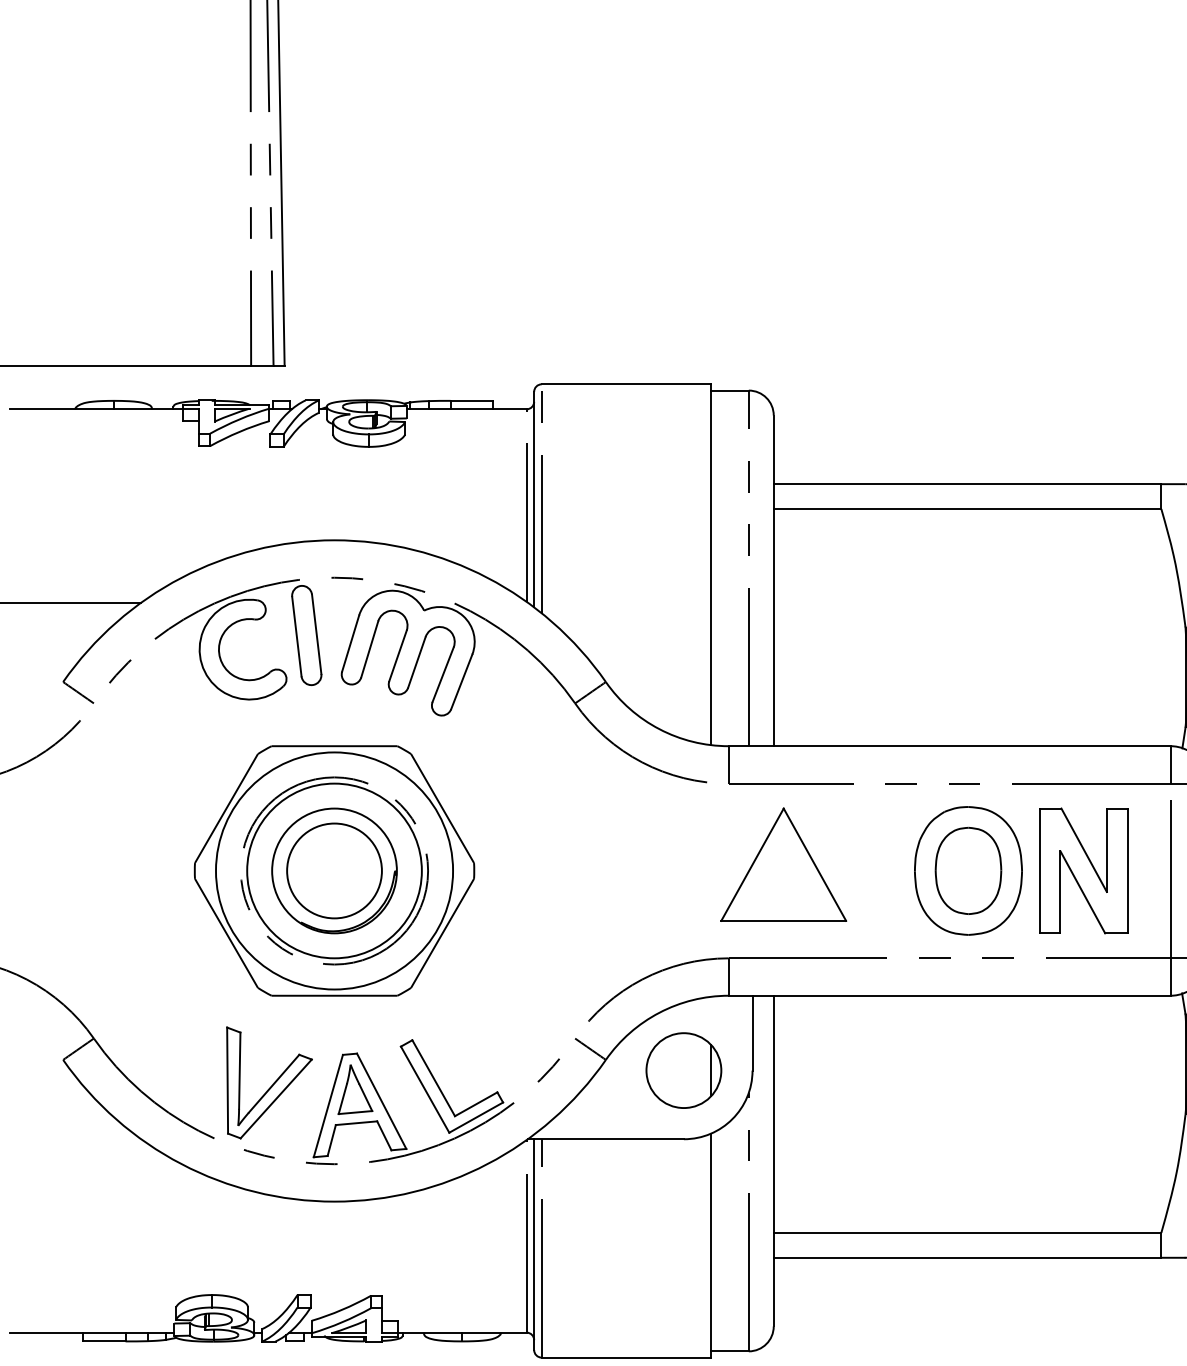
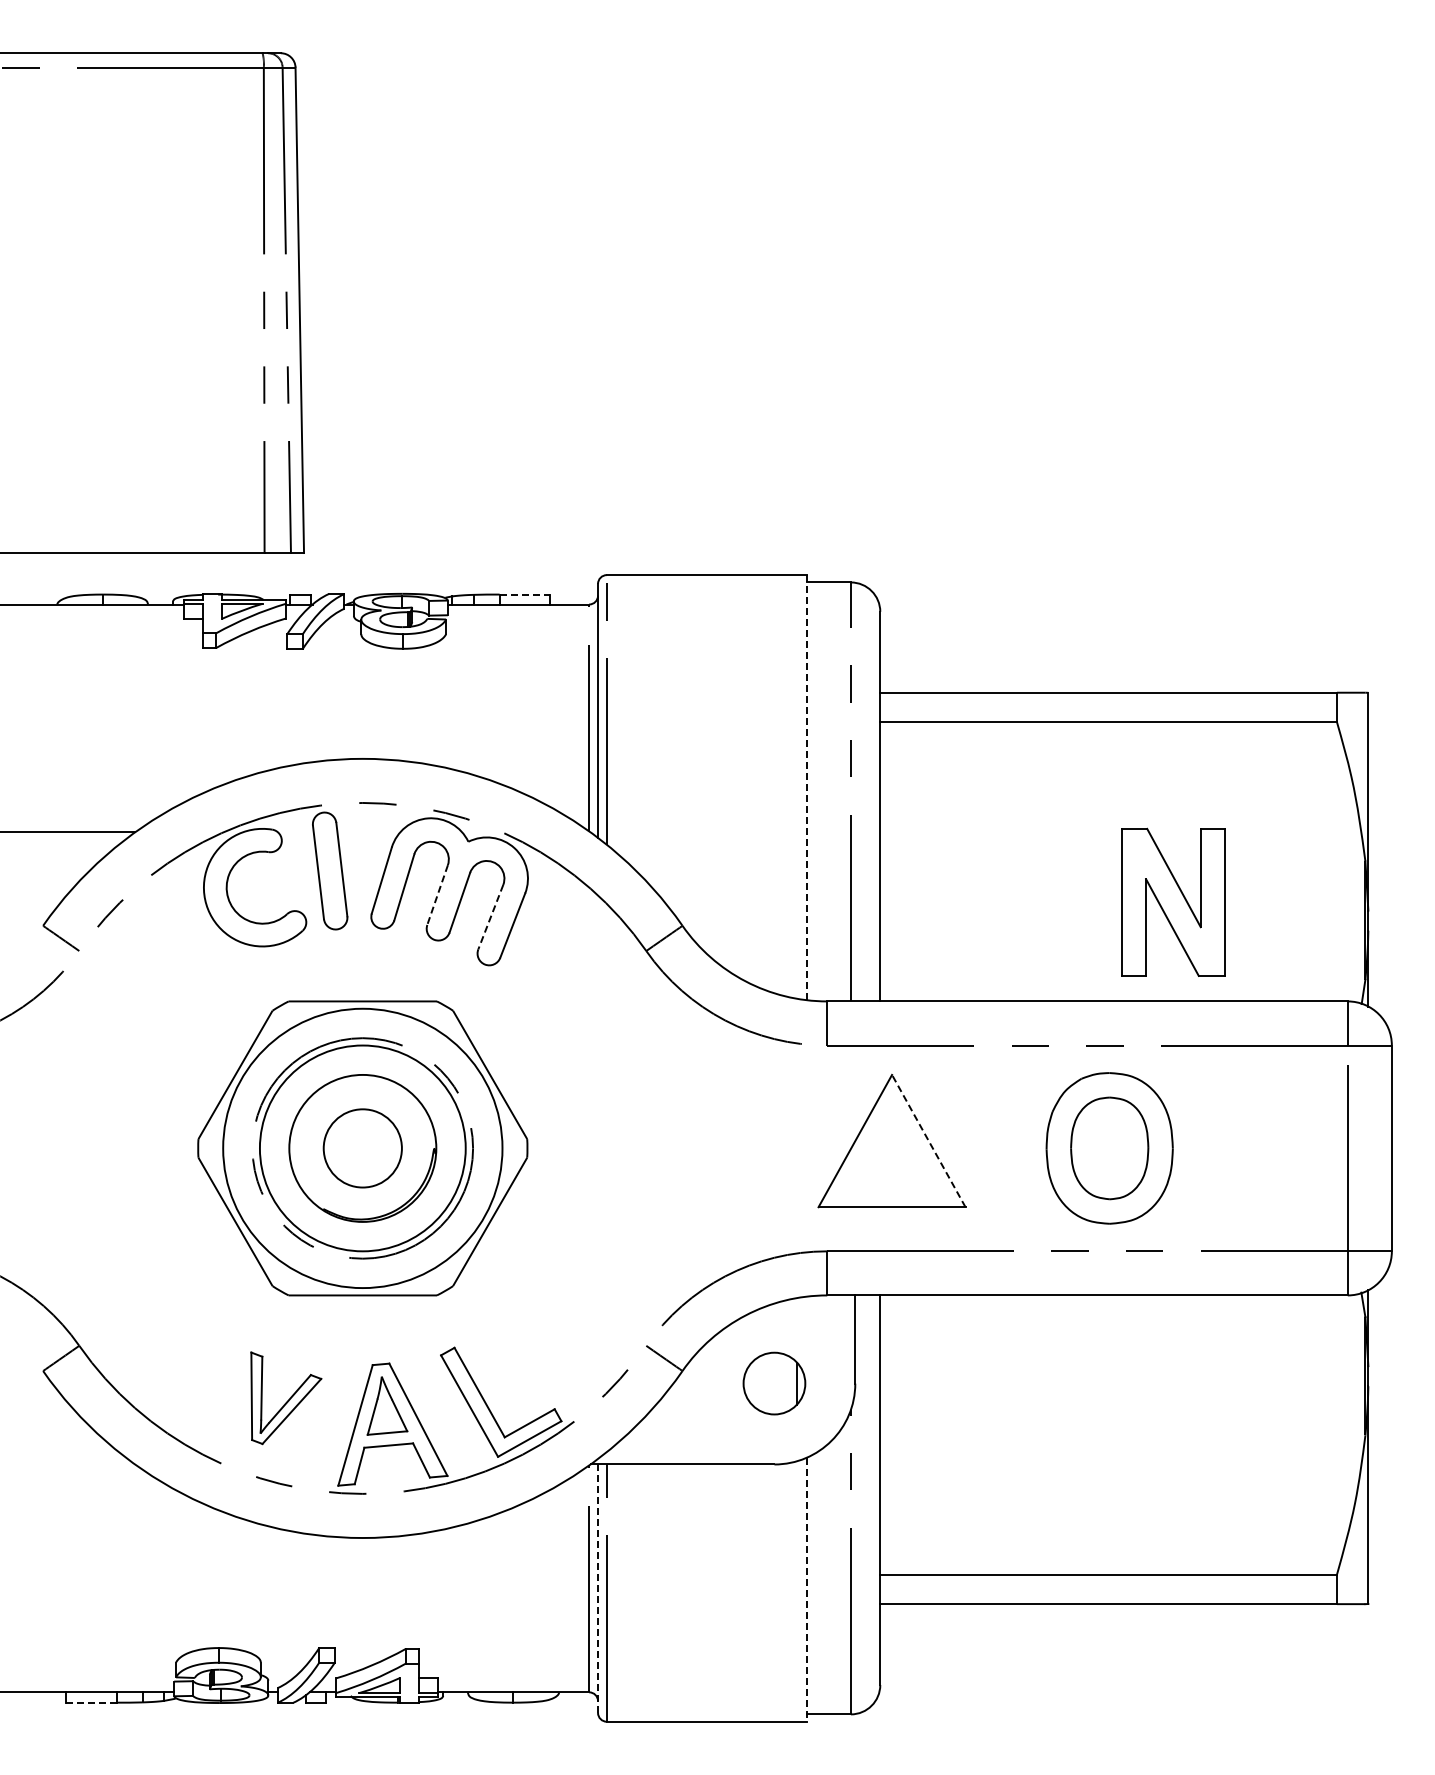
line: (472, 400) -> (525, 594), solid -> dashed
line: (711, 564) -> (806, 787), solid -> dashed
line: (397, 656) -> (437, 895), solid -> dashed
line: (442, 674) -> (490, 917), solid -> dashed
line: (814, 865) -> (928, 1141), solid -> dashed
part: (1083, 870) -> (1173, 901), moved
circle: (334, 871) -> (362, 1148), size x0.7
part: (683, 1070) -> (774, 1383), size x0.7
part: (269, 1083) -> (286, 1398), size x0.7
line: (534, 1244) -> (598, 1588), solid -> dashed
line: (711, 1246) -> (806, 1590), solid -> dashed
line: (104, 1341) -> (91, 1702), solid -> dashed

